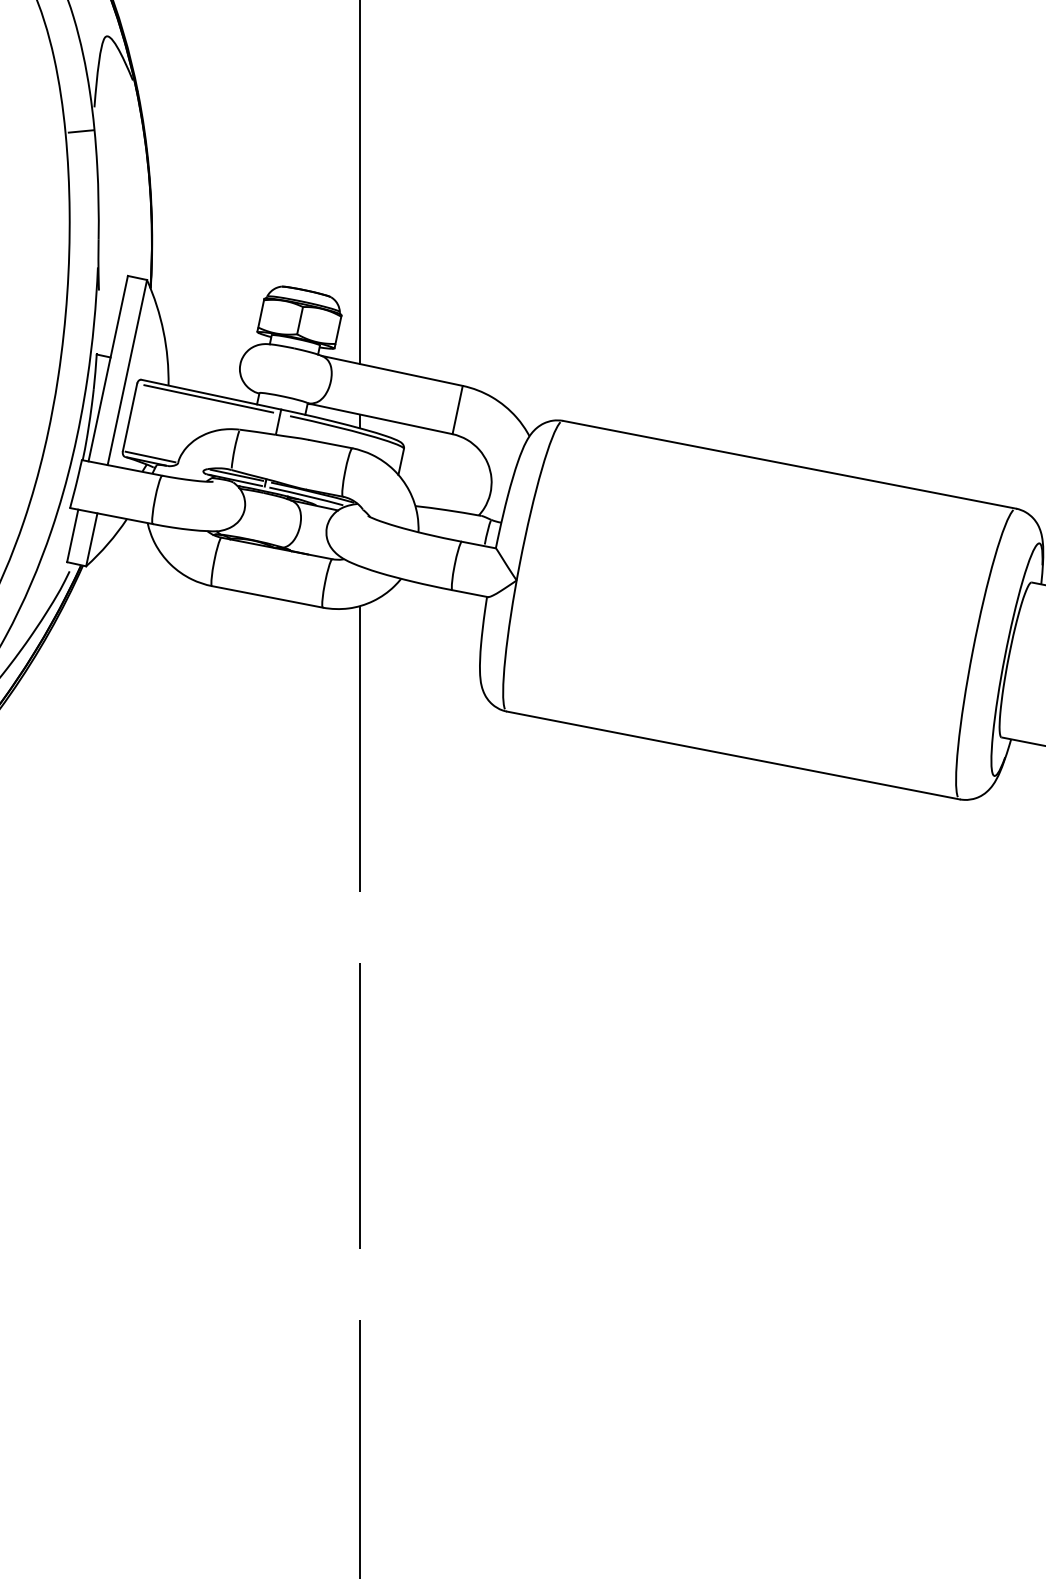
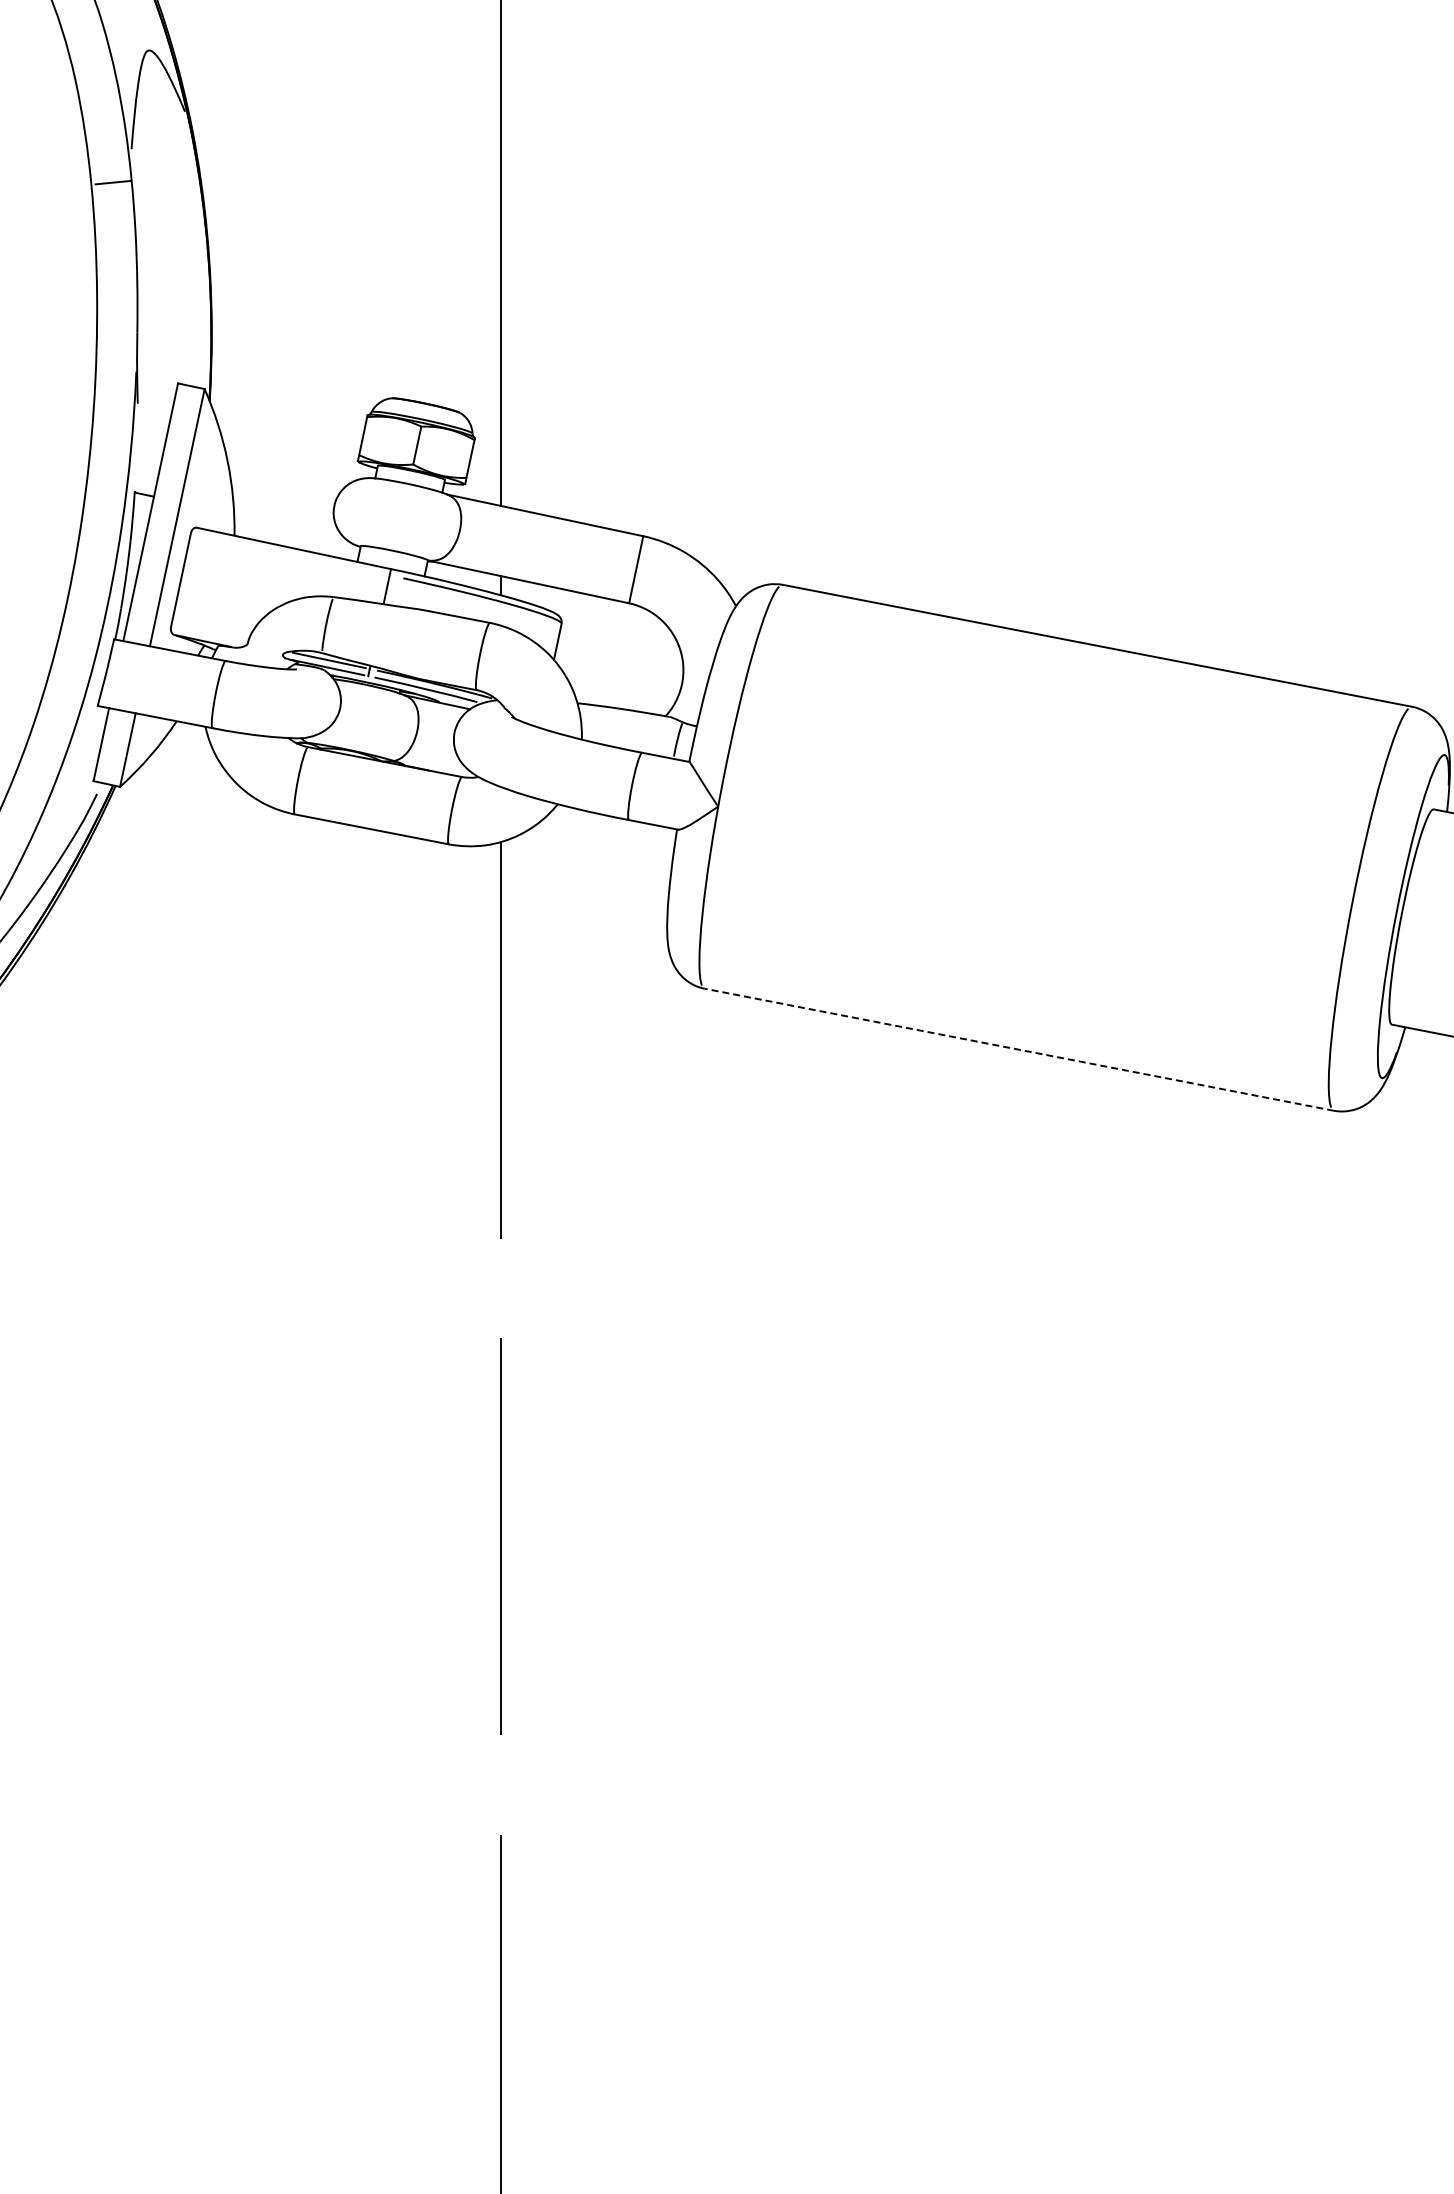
line: (208, 399) -> (289, 554), removed
line: (150, 456) -> (209, 634), removed
line: (732, 755) -> (1018, 1049), solid -> dashed

